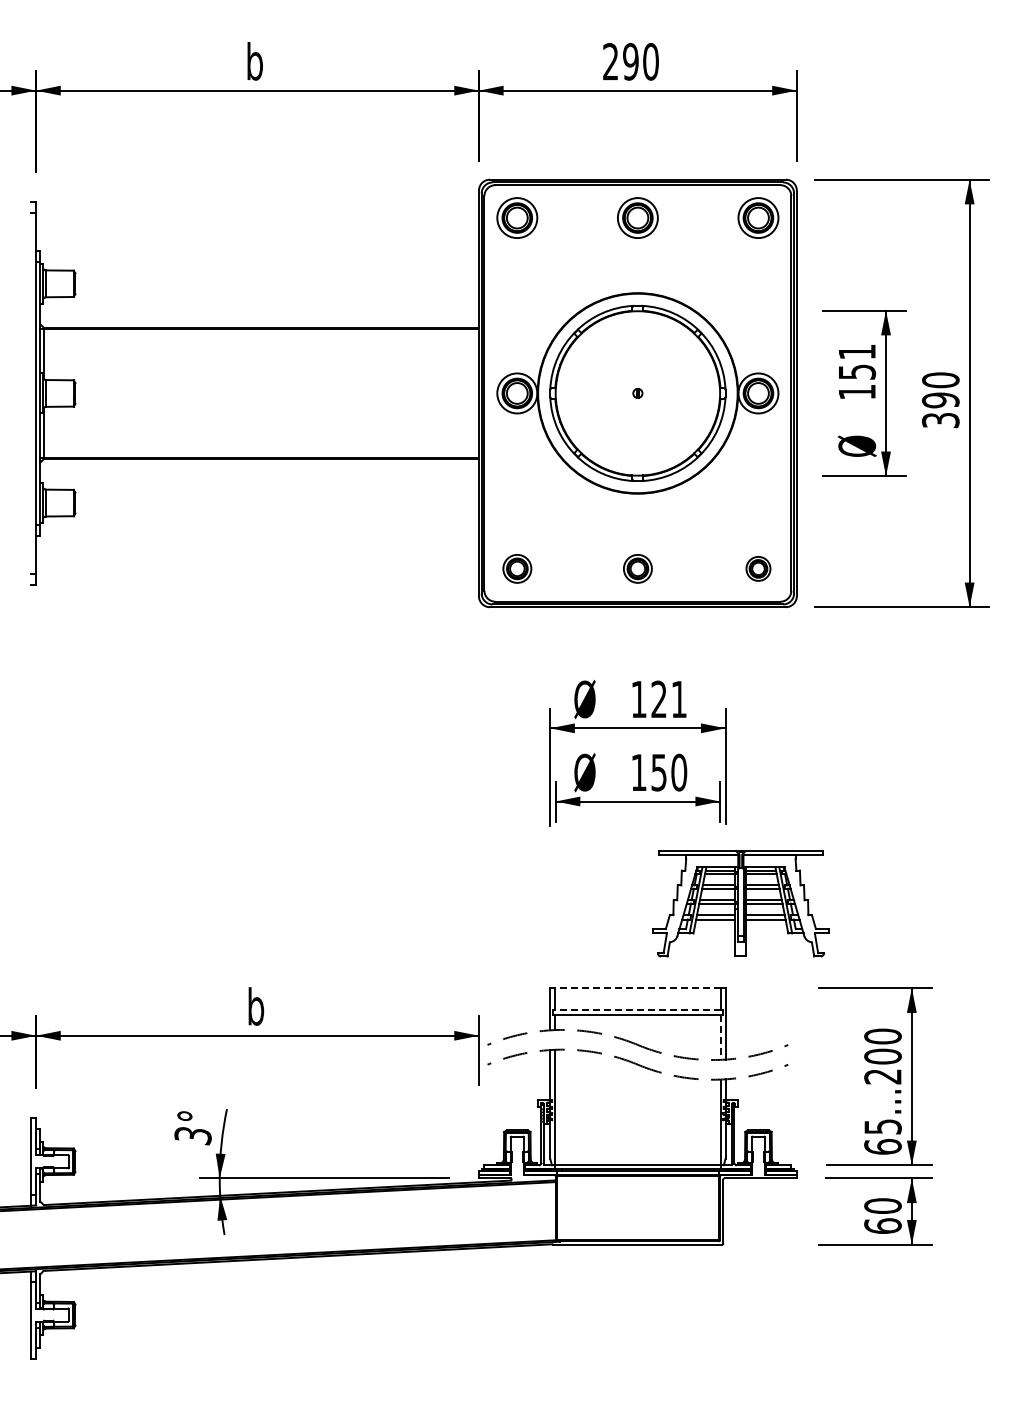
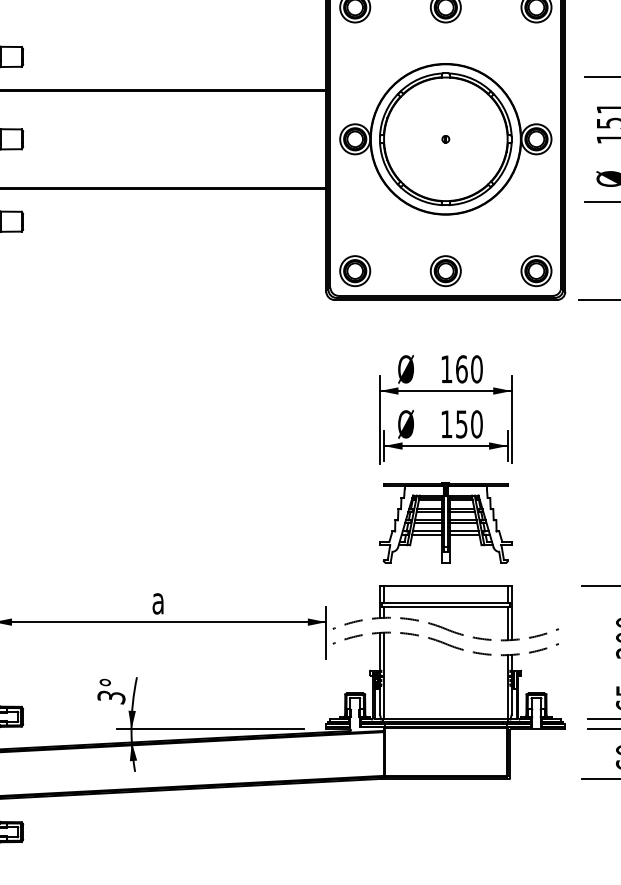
part: (517, 568) -> (355, 270), size x1.43
part: (637, 568) -> (445, 270), size x1.43
part: (758, 568) -> (536, 270), size x1.67
text: (669, 699) -> (469, 369), 121 -> 160
part: (740, 903) -> (445, 522), moved
line: (637, 988) -> (445, 586), dashed -> solid
text: (255, 1006) -> (158, 600), b -> a
line: (637, 1009) -> (445, 602), dashed -> solid
line: (720, 1037) -> (507, 623), dashed -> solid

